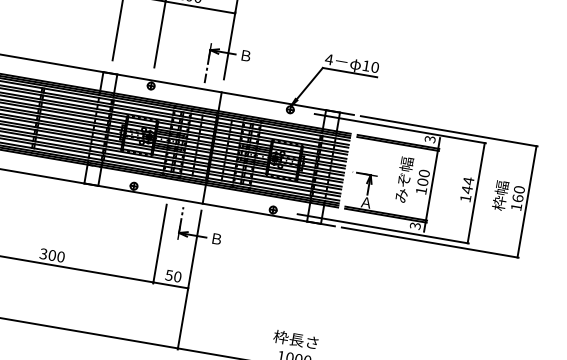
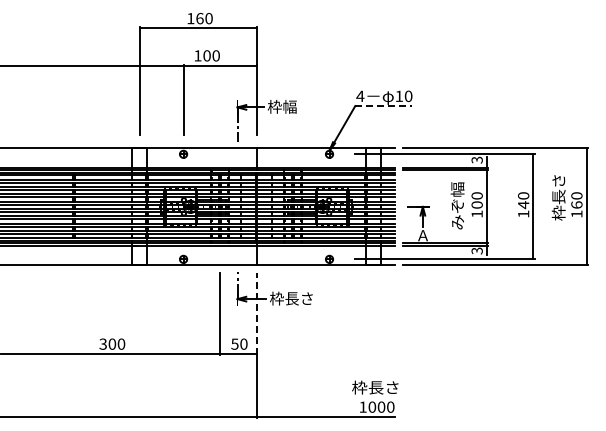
text: (253, 56) -> (282, 106), Ｂ -> 枠幅
line: (349, 73) -> (383, 106), solid -> dashed
text: (468, 180) -> (523, 195), 144 -> 140
text: (502, 180) -> (558, 189), 枠幅 -> 枠長さ
text: (230, 241) -> (291, 298), Ｂ -> 枠長さ
line: (194, 249) -> (256, 313), solid -> dashed

